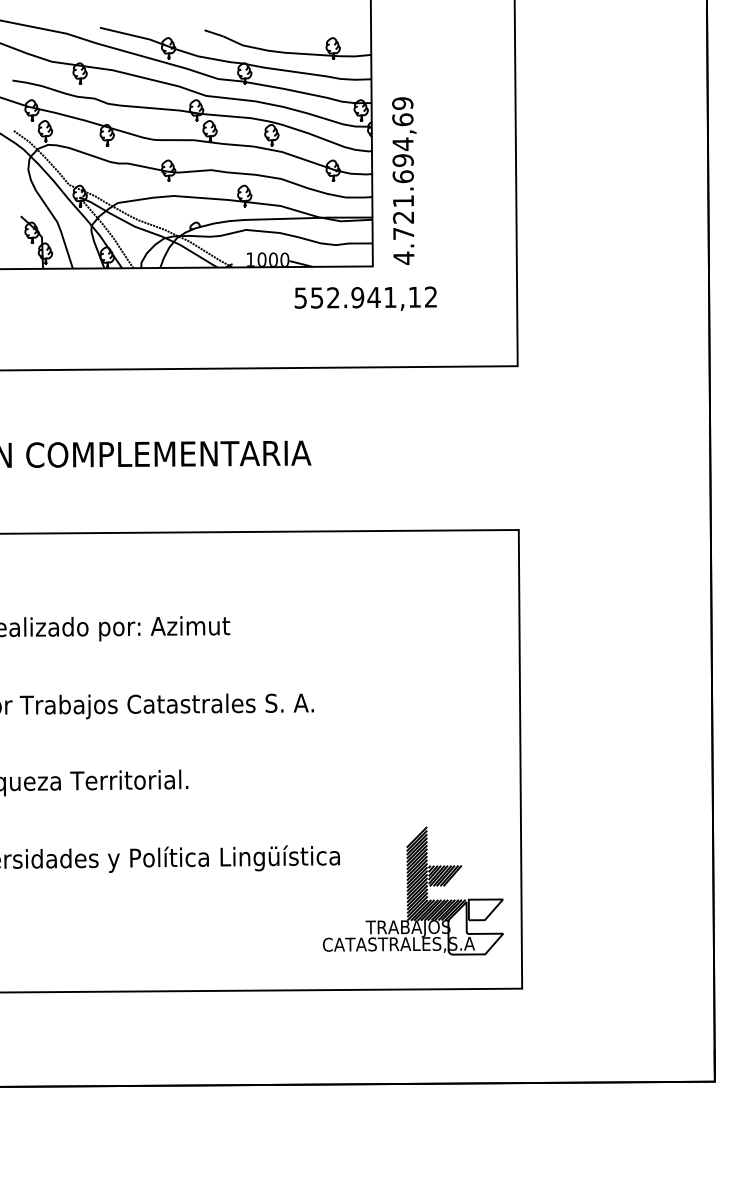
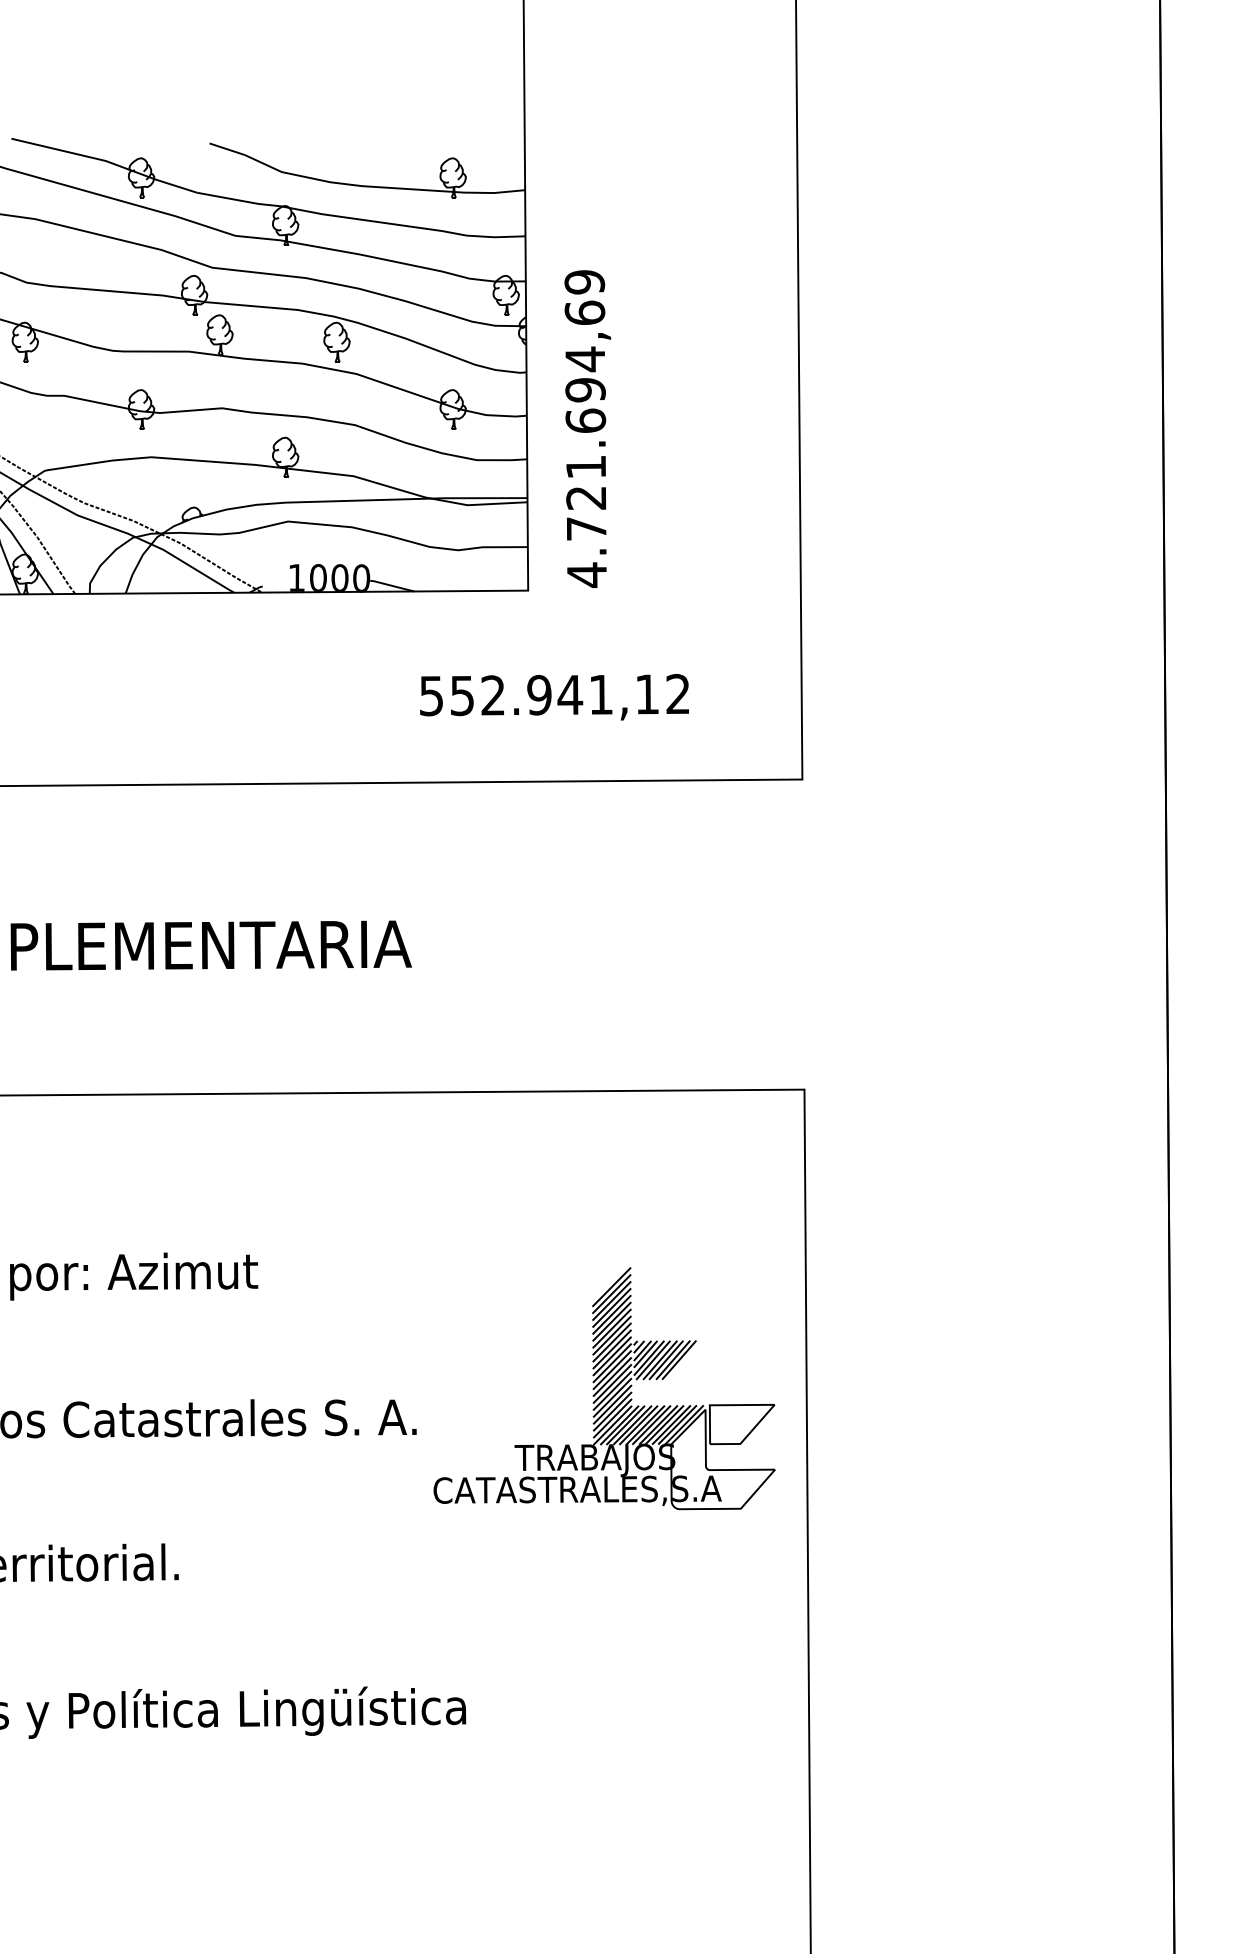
text: (365, 298) -> (553, 696), moved
part: (413, 890) -> (605, 1387), moved

